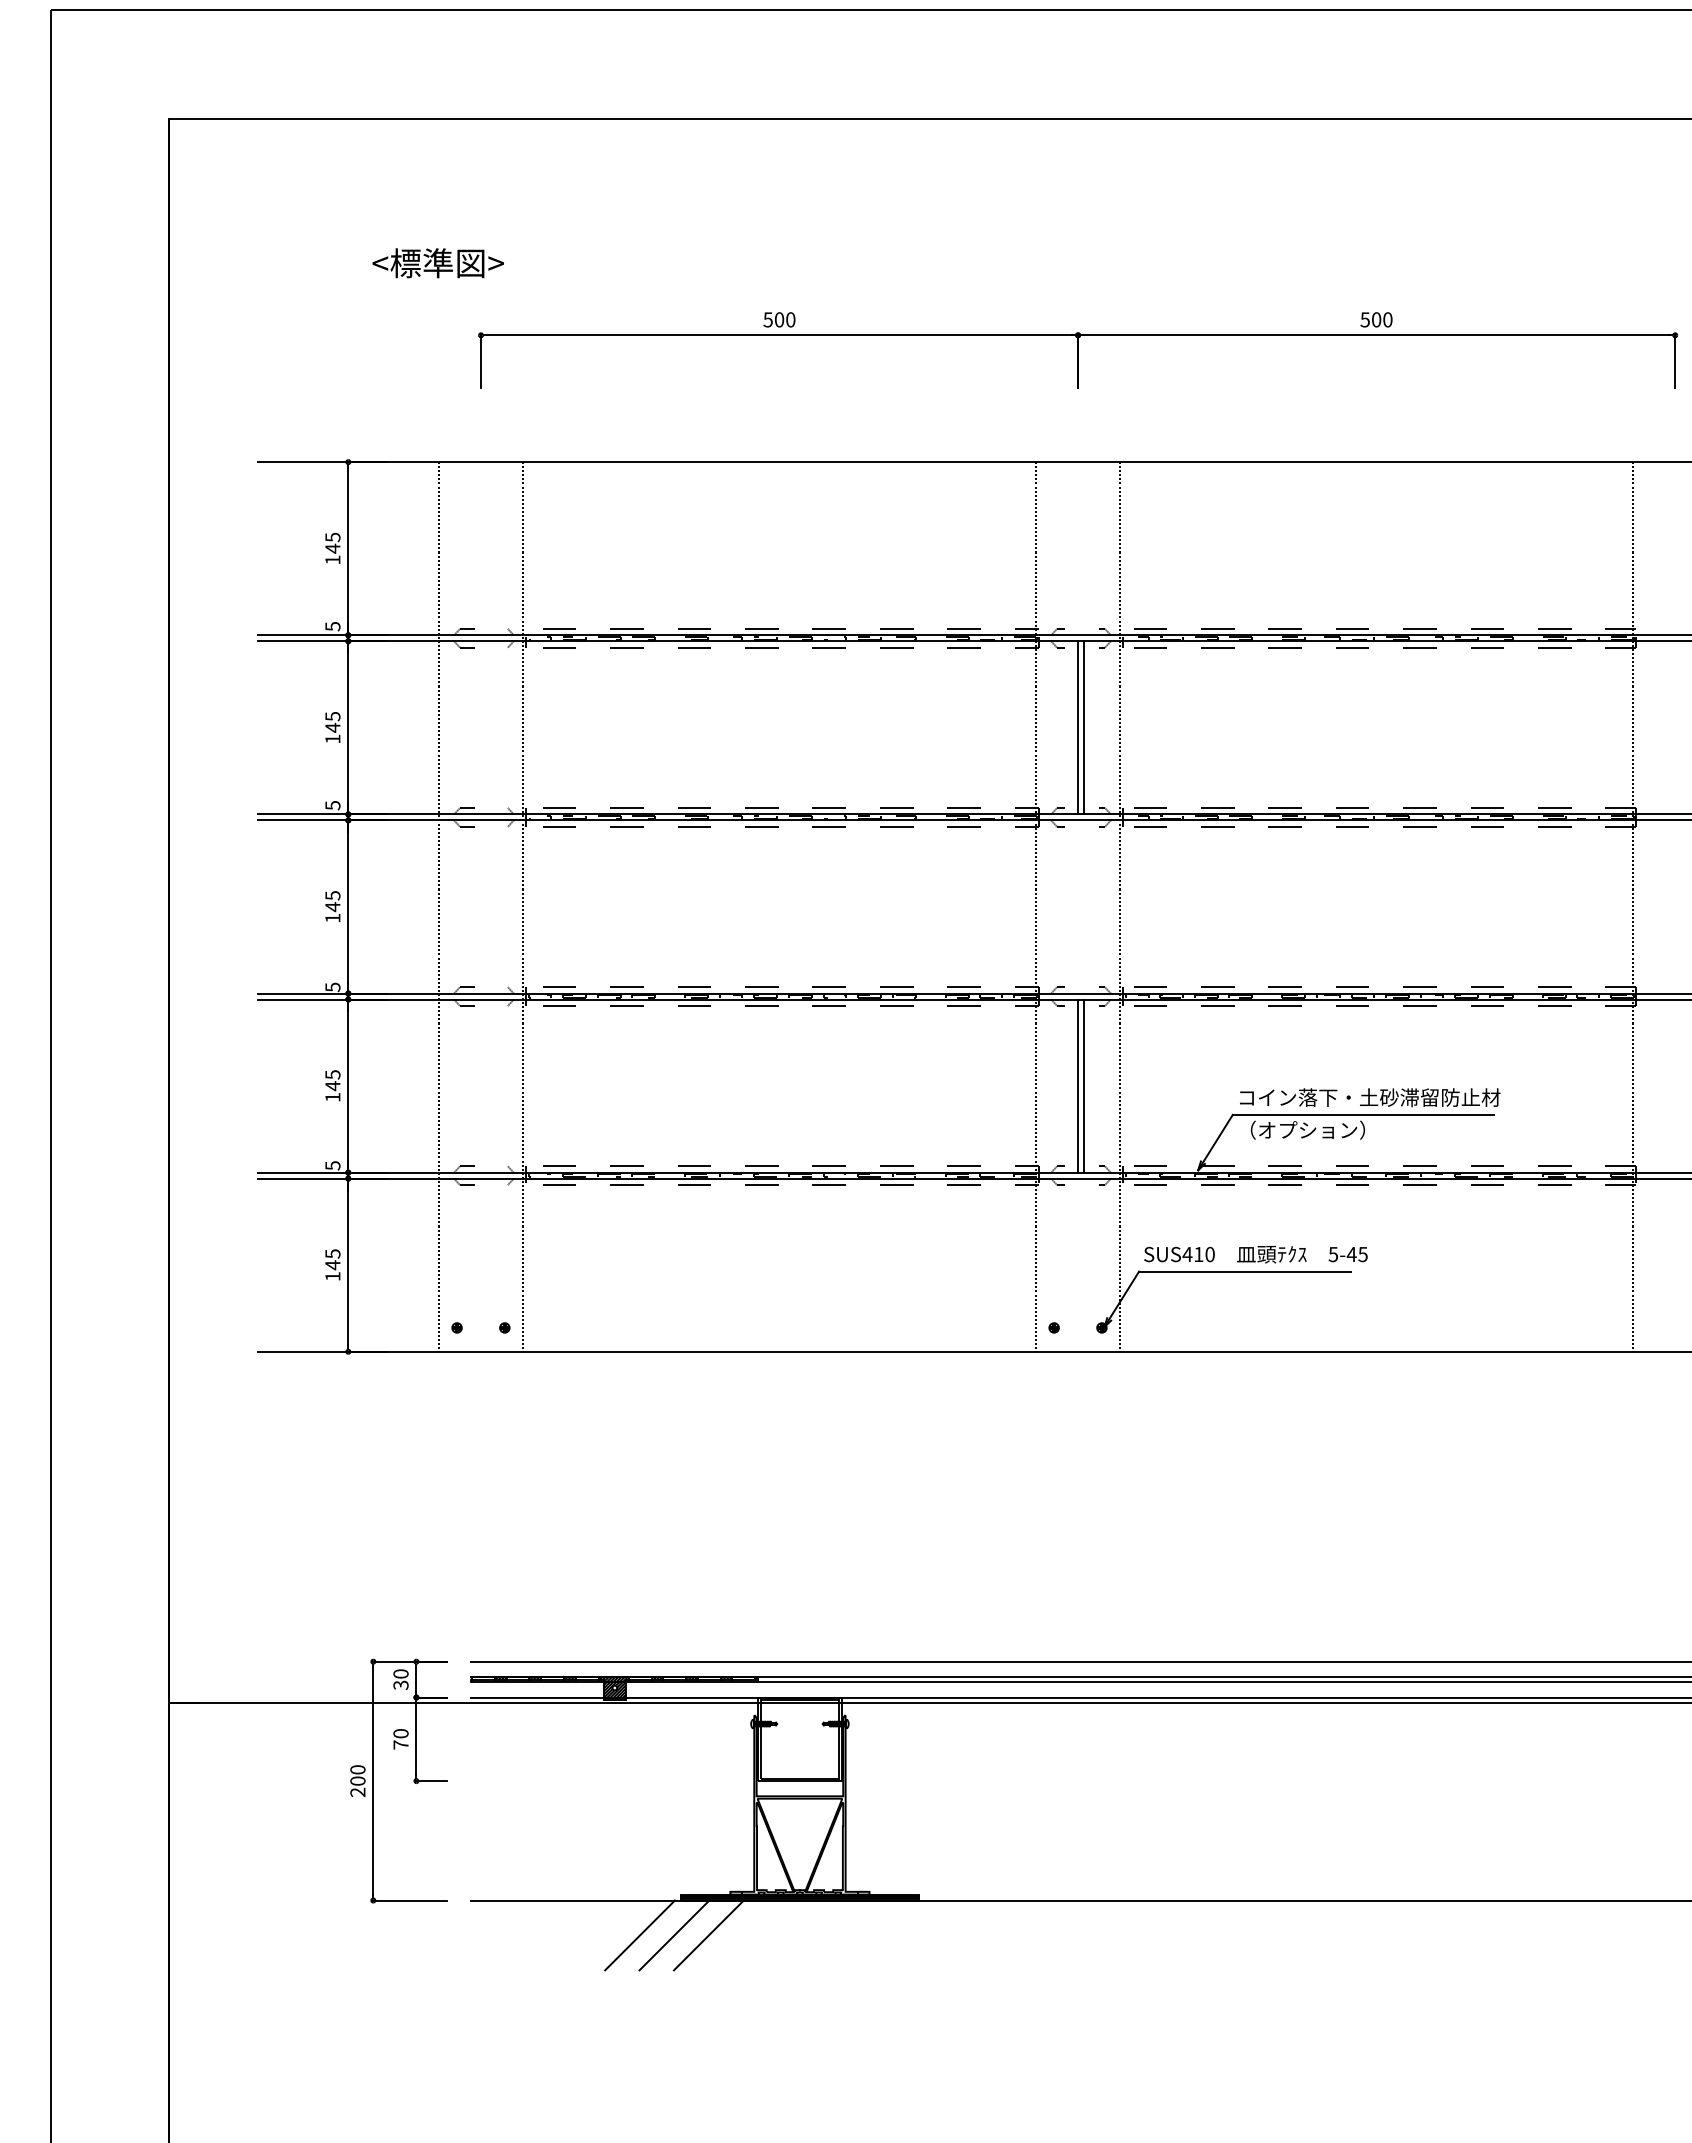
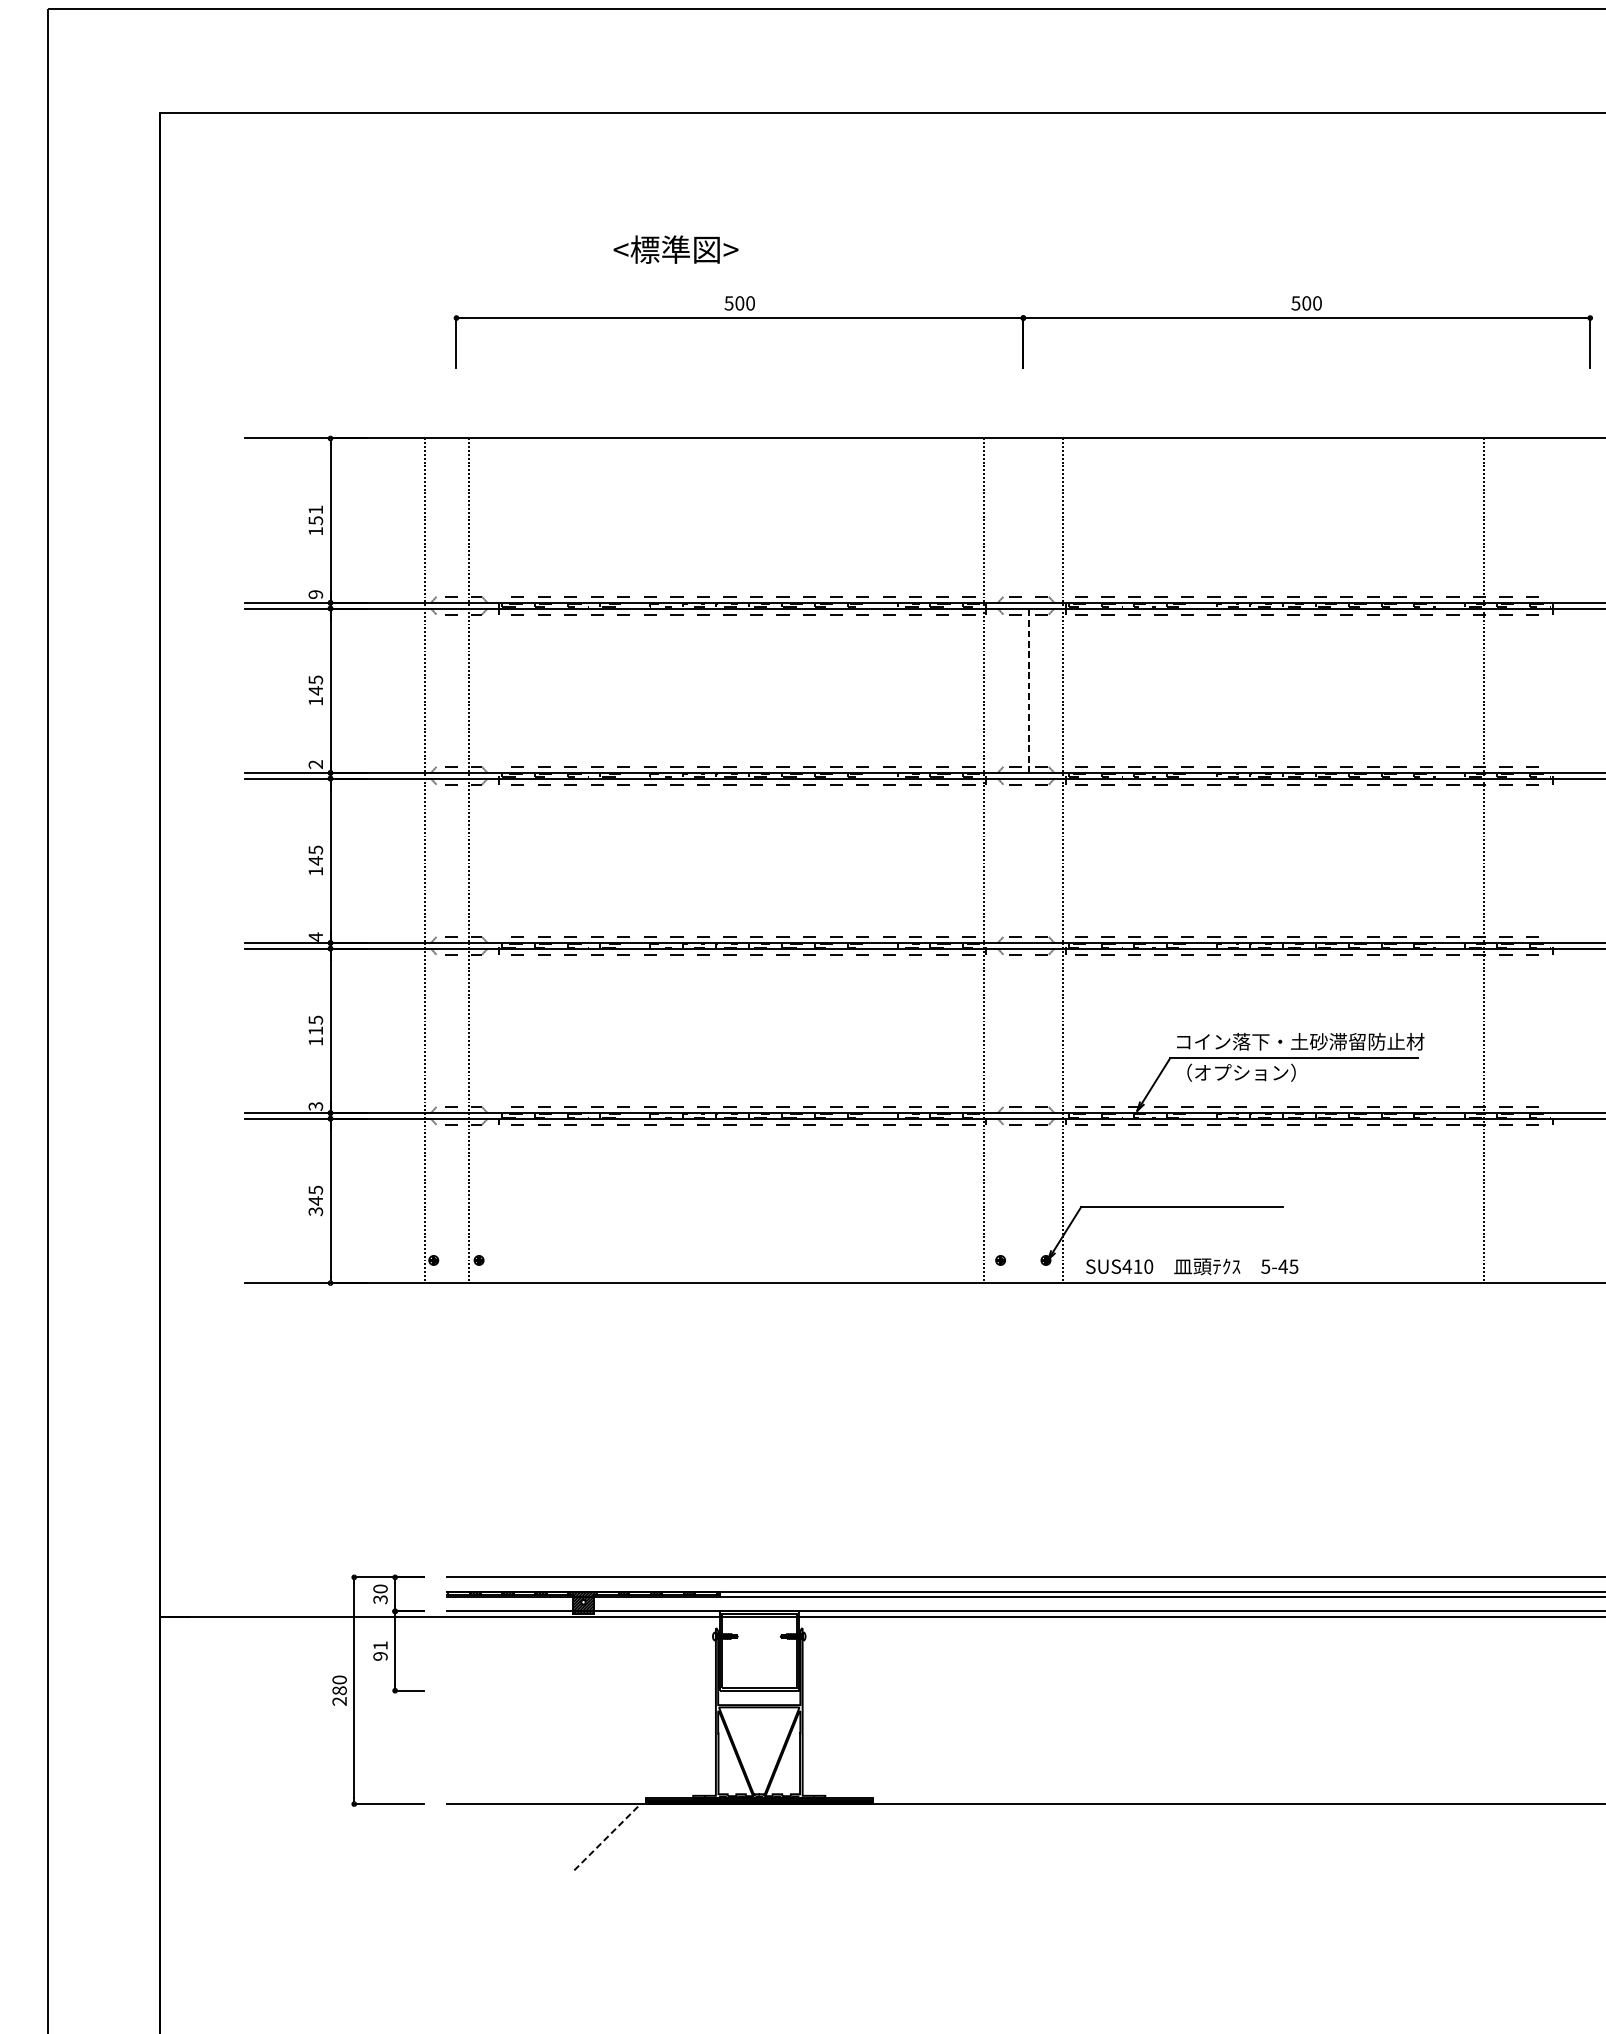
text: (437, 263) -> (675, 249), moved
text: (332, 542) -> (315, 514), 145 -> 151
text: (332, 626) -> (315, 594), 5 -> 9
line: (1078, 727) -> (1023, 690), removed
line: (1084, 727) -> (1029, 690), solid -> dashed
text: (332, 805) -> (315, 764), 5 -> 2
line: (439, 906) -> (469, 860), moved
line: (522, 906) -> (424, 860), moved
line: (1633, 906) -> (1484, 860), moved
text: (332, 987) -> (315, 937), 5 -> 4
line: (1078, 1085) -> (1023, 1030), removed
line: (1084, 1085) -> (1029, 1030), removed
text: (332, 1086) -> (315, 1031), 145 -> 115
text: (332, 1165) -> (315, 1106), 5 -> 3
text: (1255, 1254) -> (1191, 1266), moved
text: (332, 1276) -> (315, 1211), 145 -> 345
text: (400, 1739) -> (380, 1651), 70 -> 91
text: (358, 1780) -> (340, 1690), 200 -> 280
line: (640, 1935) -> (607, 1837), solid -> dashed
line: (674, 1935) -> (640, 1837), removed
line: (708, 1935) -> (672, 1837), removed

